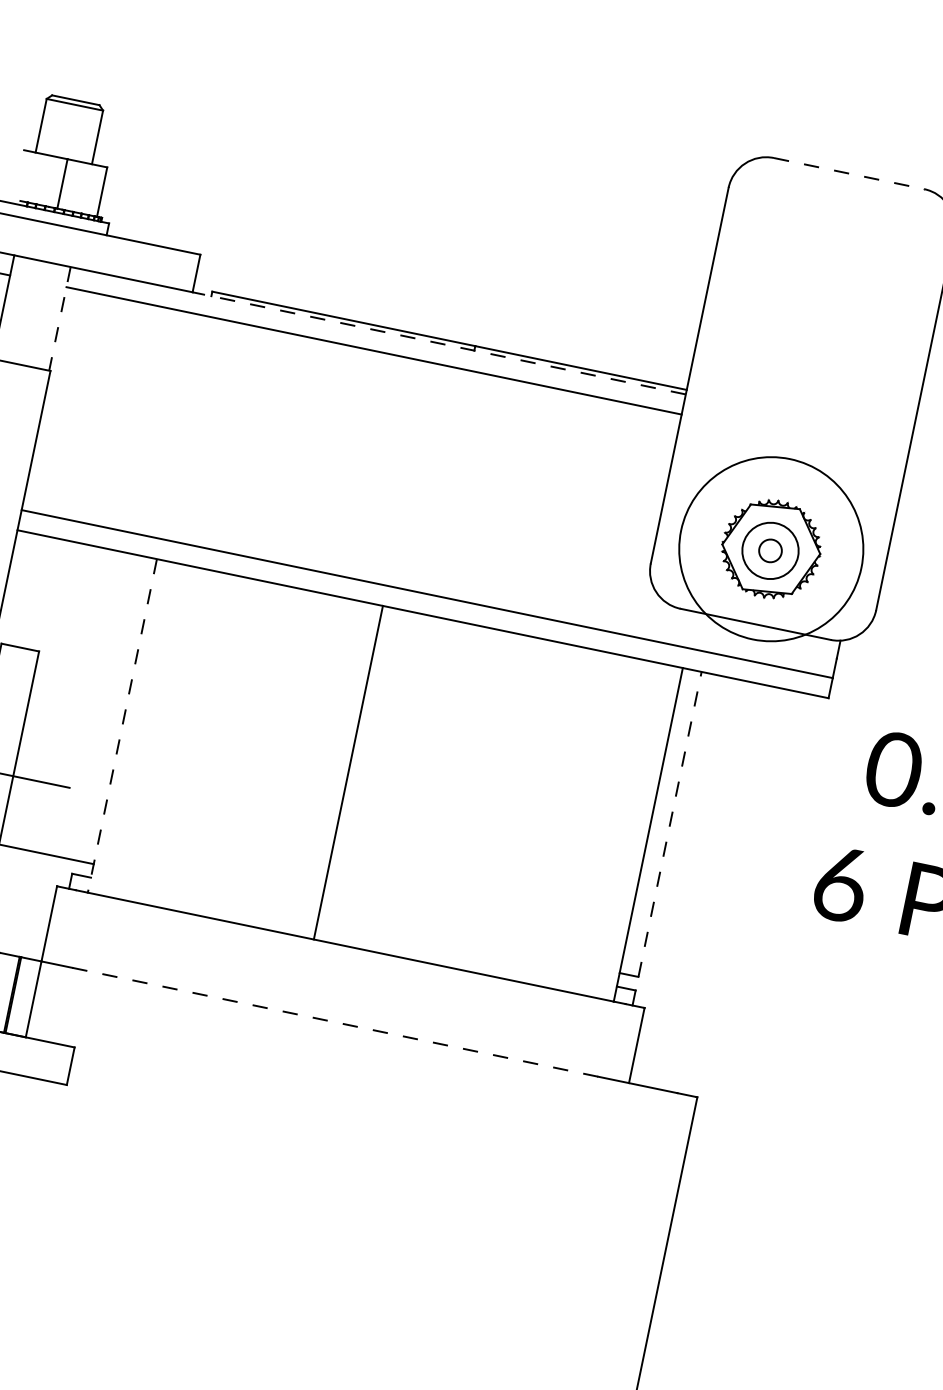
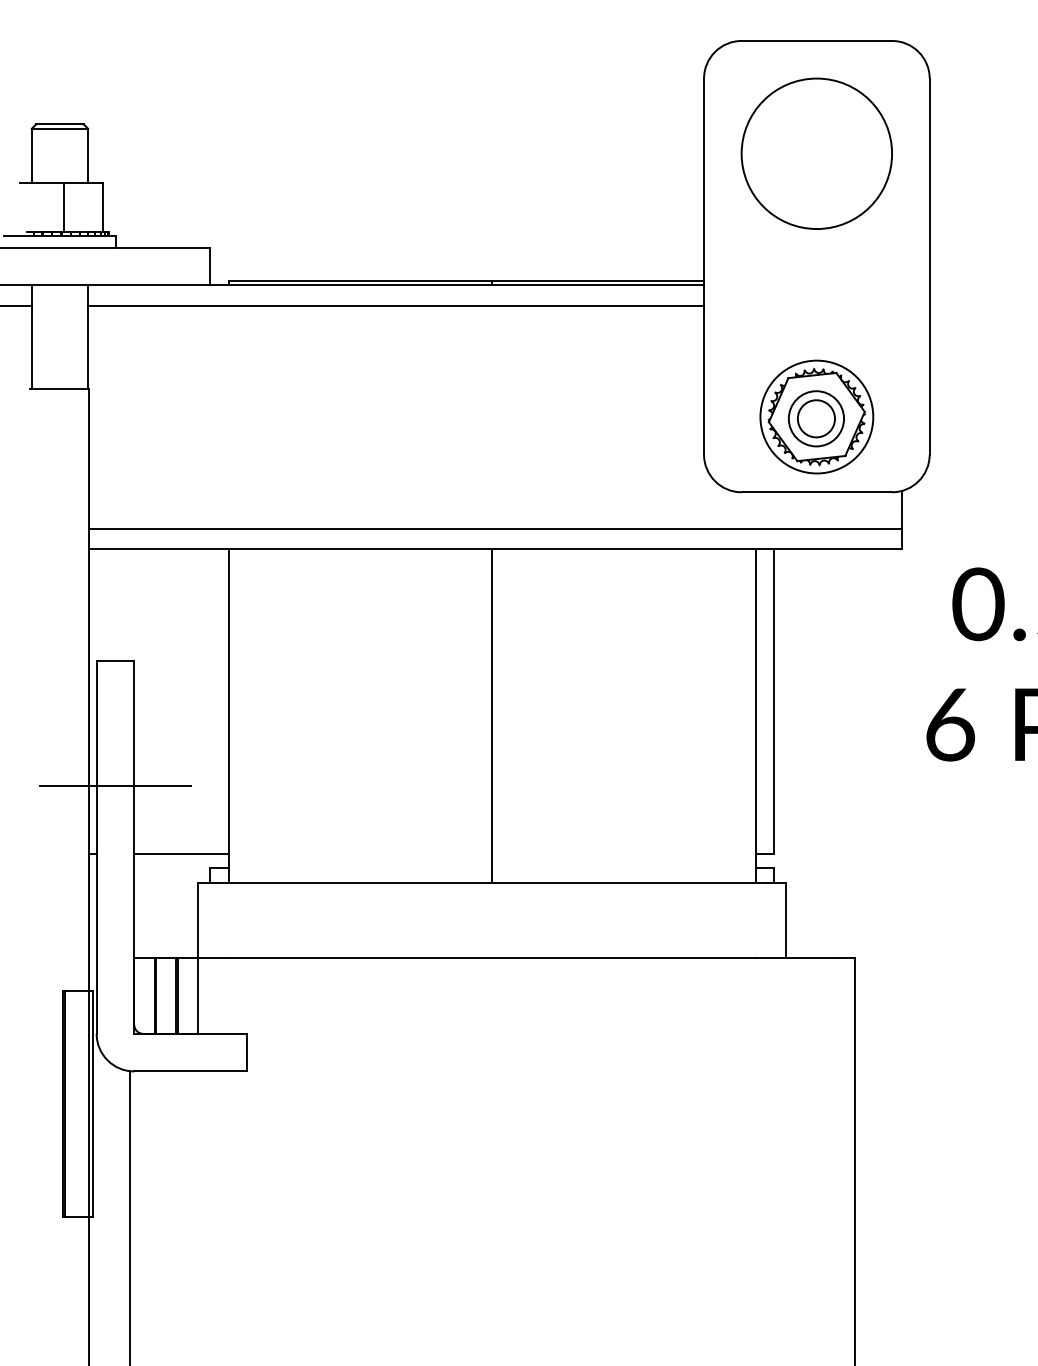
line: (849, 173) -> (817, 40), dashed -> solid
circle: (825, 285) -> (816, 153), added
line: (60, 319) -> (88, 337), dashed -> solid
line: (439, 343) -> (457, 285), dashed -> solid
circle: (771, 548) -> (816, 416), size x0.62
circle: (770, 550) -> (816, 418), size x1.67
line: (122, 725) -> (229, 715), dashed -> solid
line: (348, 772) -> (492, 715), moved
line: (670, 824) -> (774, 701), dashed -> solid
line: (335, 1021) -> (492, 957), dashed -> solid

